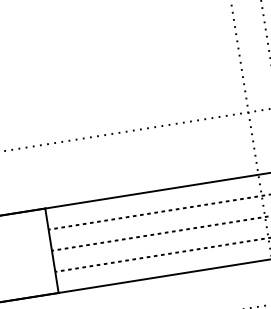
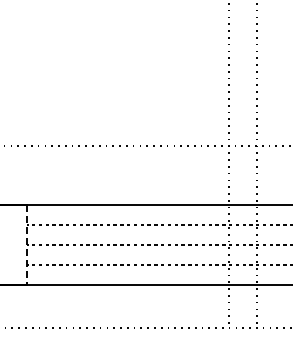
line: (51, 250) -> (26, 245), solid -> dashed

